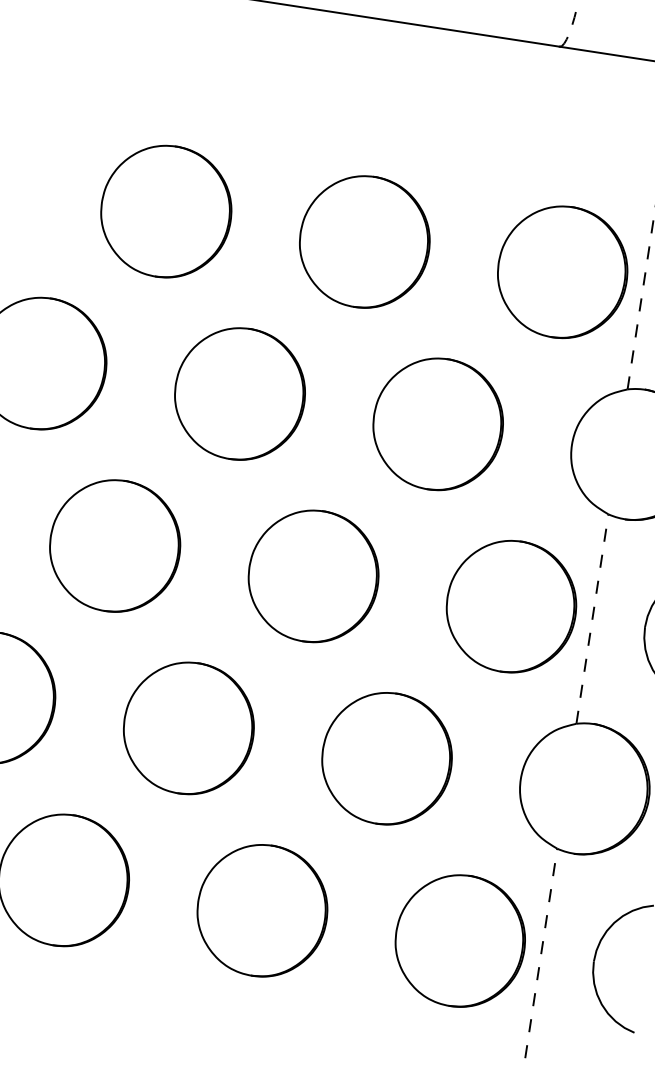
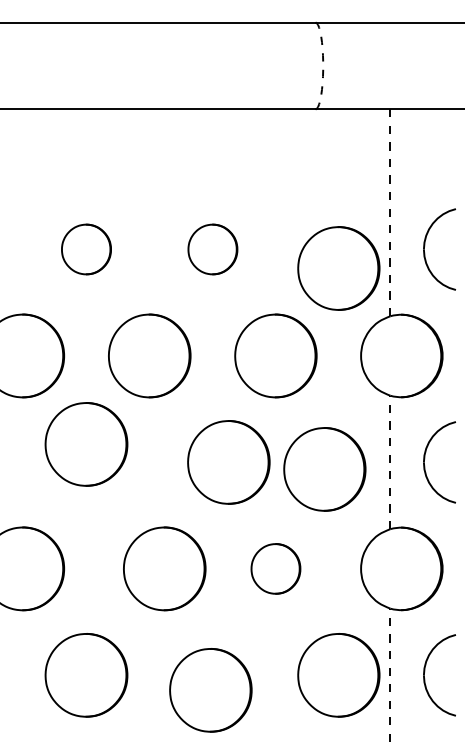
part: (166, 211) -> (86, 249), size x0.6
part: (364, 241) -> (212, 249), size x0.6
part: (562, 272) -> (338, 268), moved
part: (115, 546) -> (86, 444), moved
part: (313, 576) -> (228, 462), moved
part: (510, 606) -> (324, 469), moved
part: (188, 727) -> (164, 568), moved
part: (386, 758) -> (275, 568), size x0.6
part: (261, 910) -> (210, 690), moved

